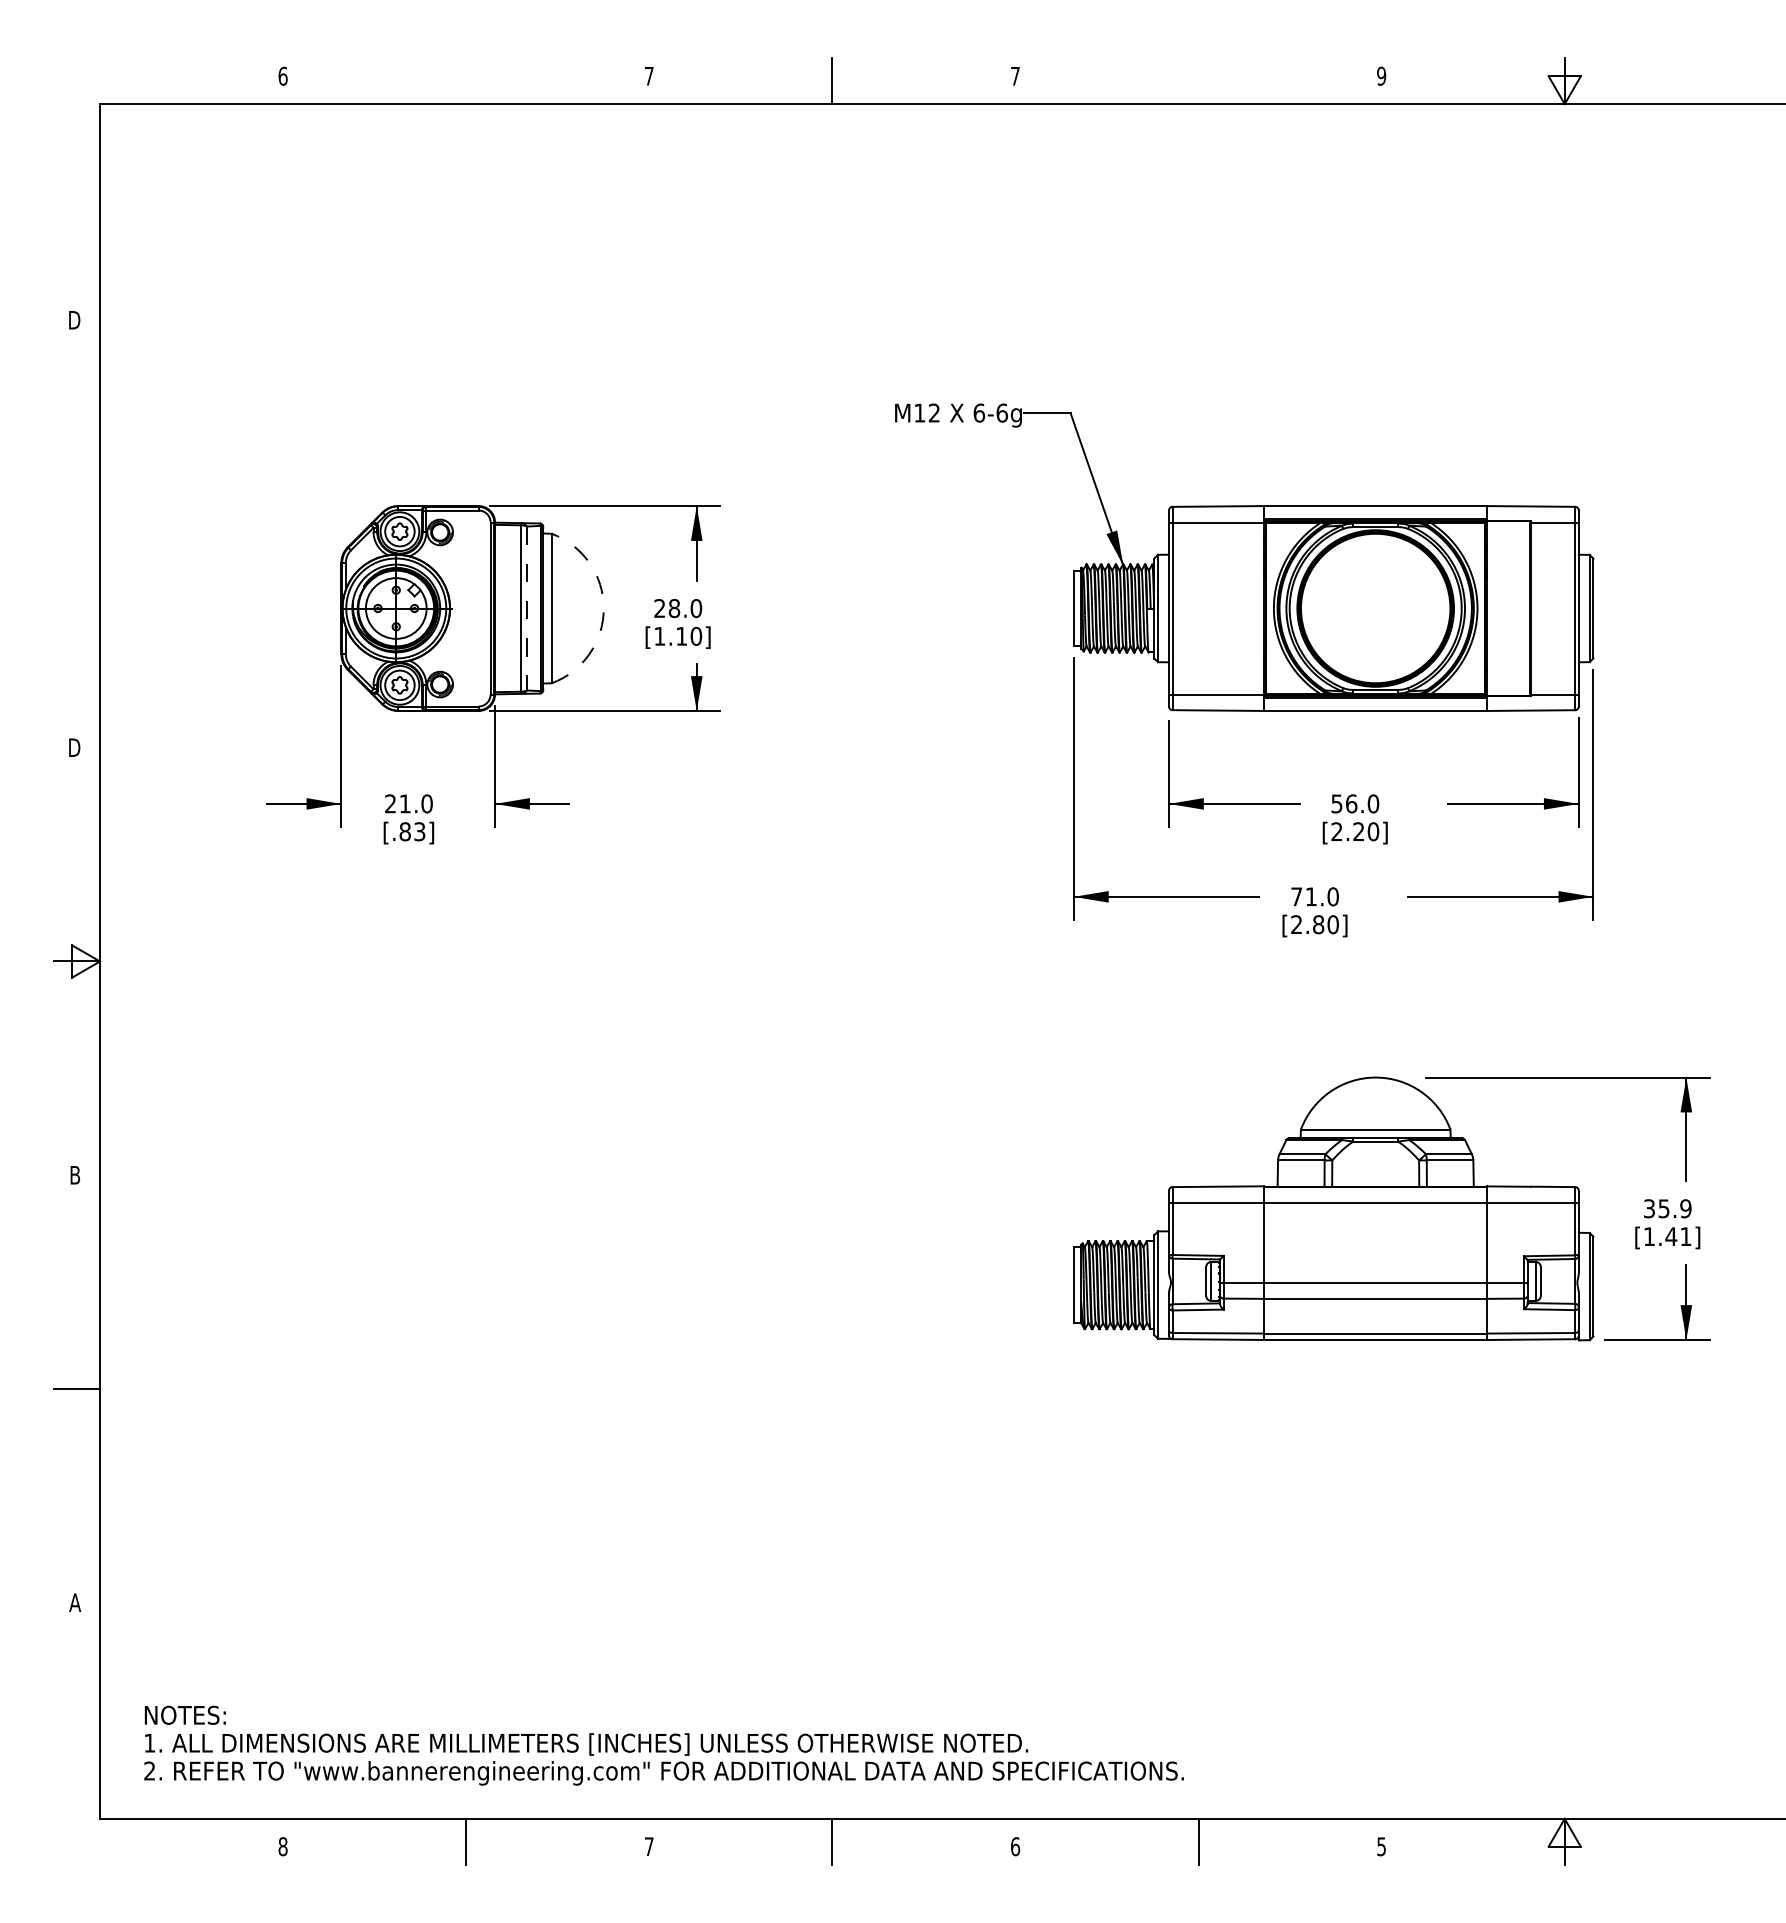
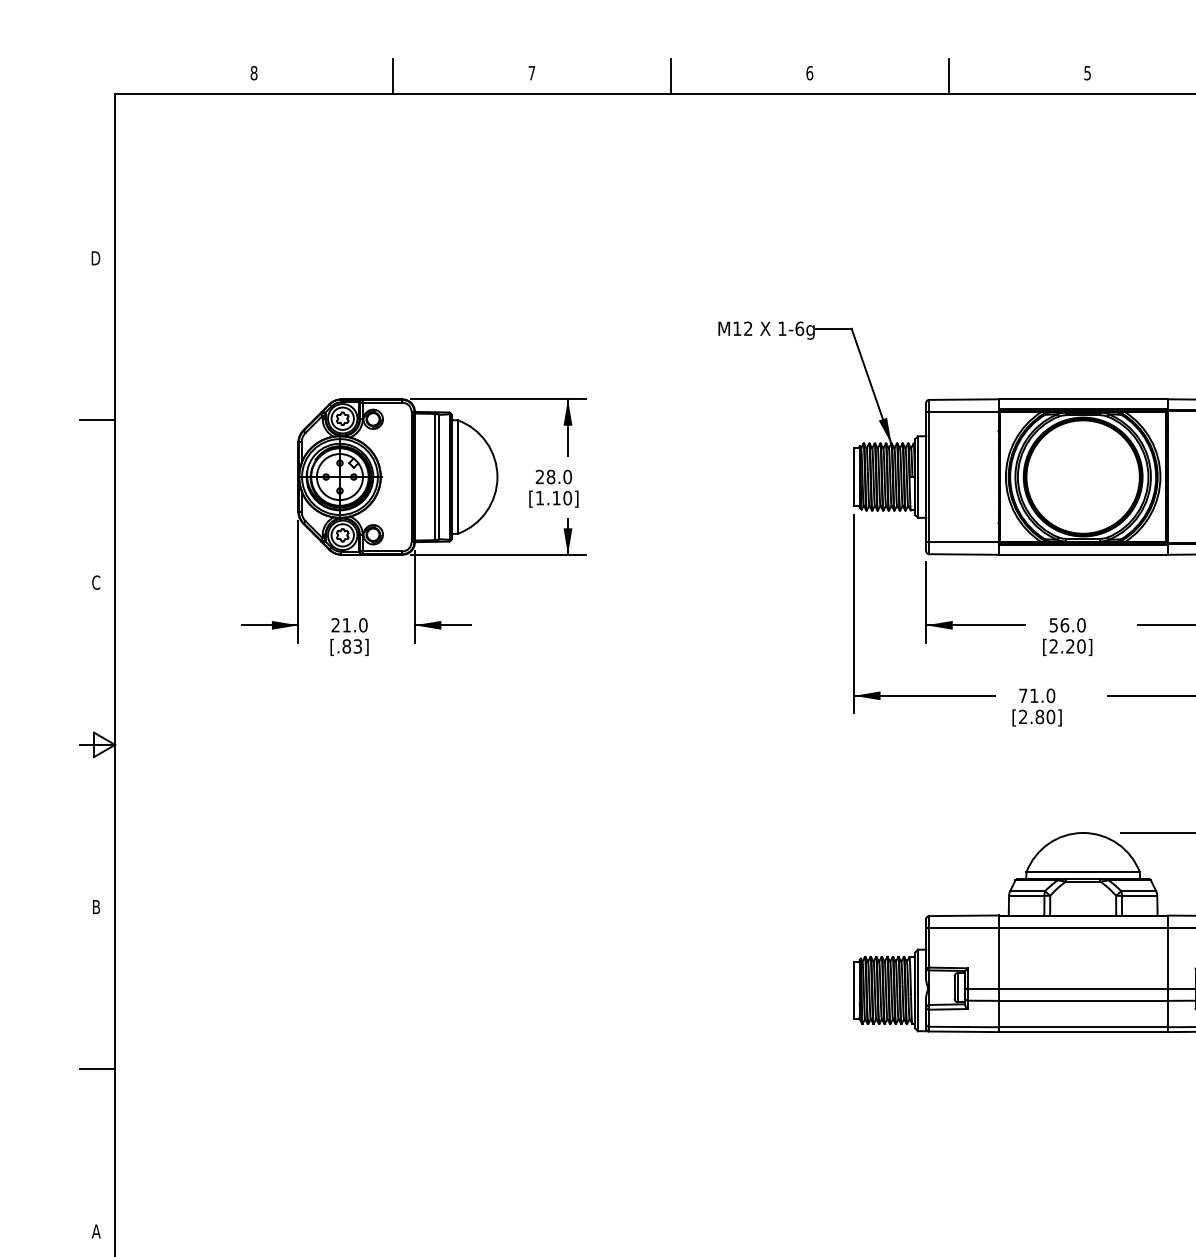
text: (282, 75) -> (253, 72), 6 -> 8
text: (1015, 75) -> (809, 72), 7 -> 6
text: (1381, 75) -> (1087, 72), 9 -> 5
line: (466, 80) -> (393, 76), added
line: (1198, 80) -> (948, 76), added
text: (979, 412) -> (782, 328), 6-6g -> 1-6g
line: (76, 533) -> (97, 420), added
line: (527, 608) -> (439, 477), dashed -> solid
arc: (603, 608) -> (497, 477), dashed -> solid
text: (74, 747) -> (95, 582), D -> C

